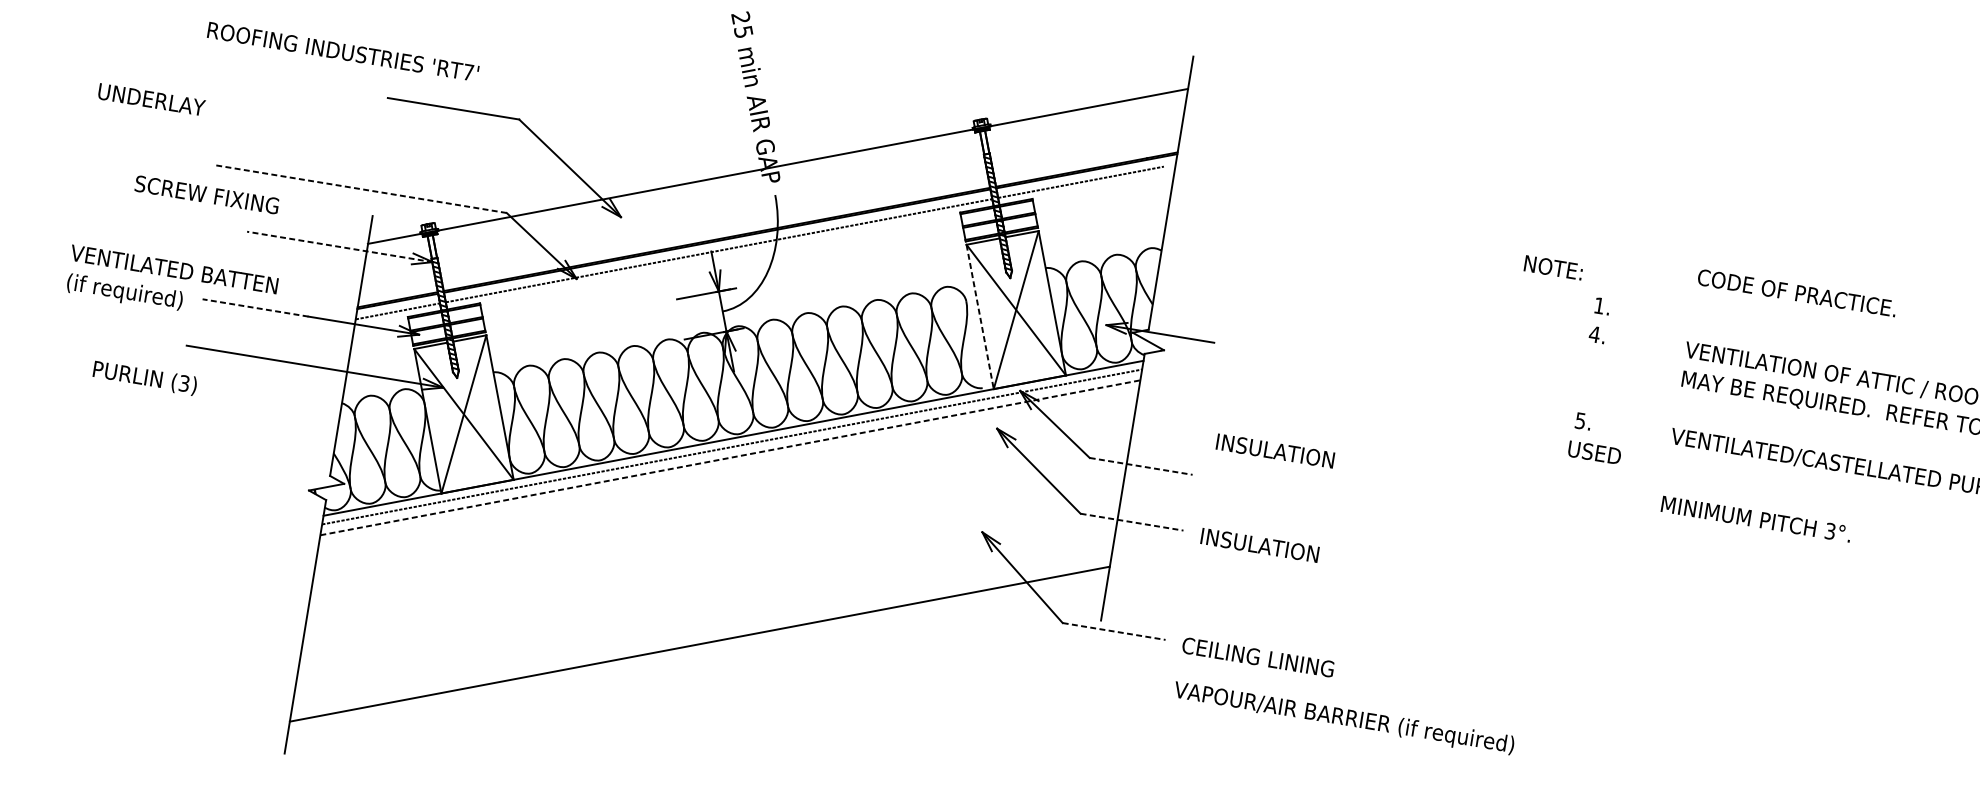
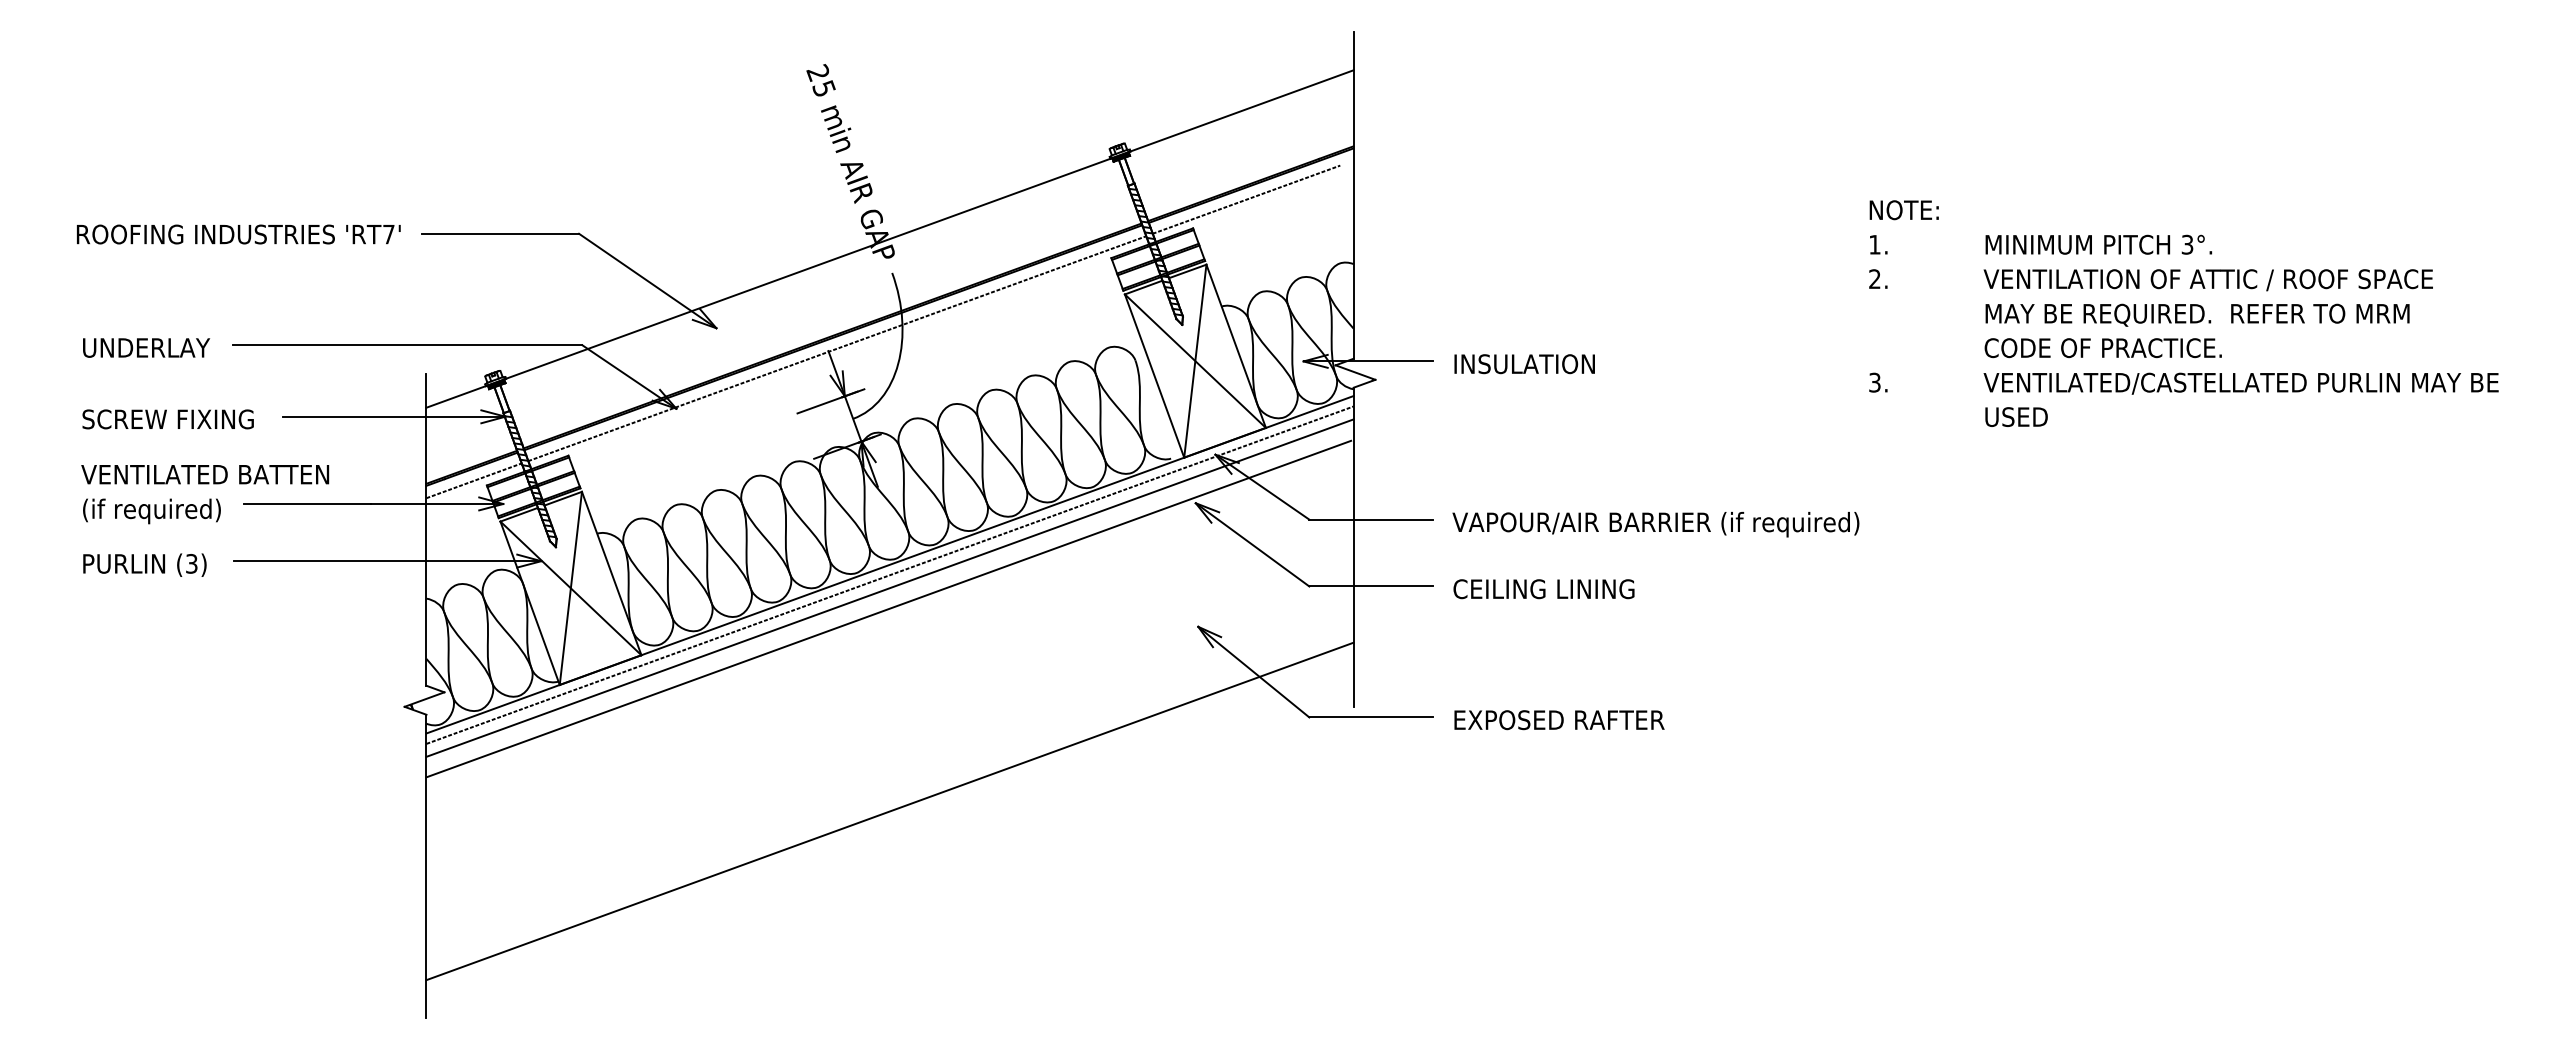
text: (343, 51) -> (238, 234), moved
text: (151, 99) -> (146, 347), moved
line: (360, 189) -> (407, 345), dashed -> solid
text: (206, 194) -> (167, 419), moved
line: (339, 246) -> (393, 416), dashed -> solid
text: (1552, 267) -> (1903, 210), moved
text: (1796, 293) -> (2102, 348), moved
line: (254, 308) -> (306, 504), dashed -> solid
line: (980, 317) -> (1154, 376), dashed -> solid
text: (1594, 333) -> (1874, 278), 4. -> 2.
text: (144, 377) -> (144, 564), moved
text: (1580, 419) -> (1874, 381), 5. -> 3.
text: (1275, 451) -> (1524, 364), moved
text: (1594, 452) -> (2016, 416), moved
line: (730, 457) -> (890, 587), dashed -> solid
line: (1141, 466) -> (1371, 519), dashed -> solid
line: (726, 474) -> (888, 608), added
text: (1756, 518) -> (2098, 244), moved
line: (1132, 522) -> (1371, 586), dashed -> solid
text: (1275, 548) -> (1543, 589), INSULATION -> CEILING LINING
line: (1114, 631) -> (1371, 717), dashed -> solid
text: (1270, 659) -> (1558, 720), CEILING LINING -> EXPOSED RAFTER
text: (1343, 718) -> (1655, 524), moved

